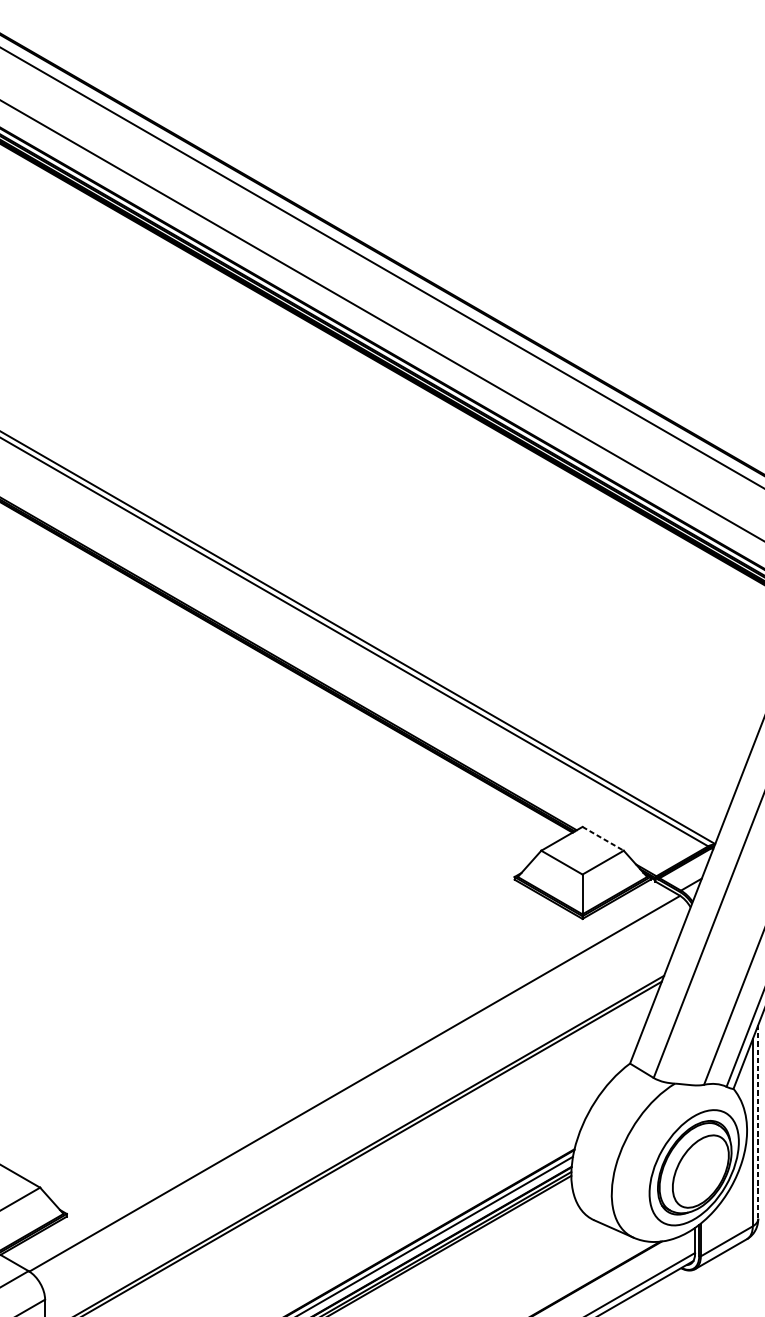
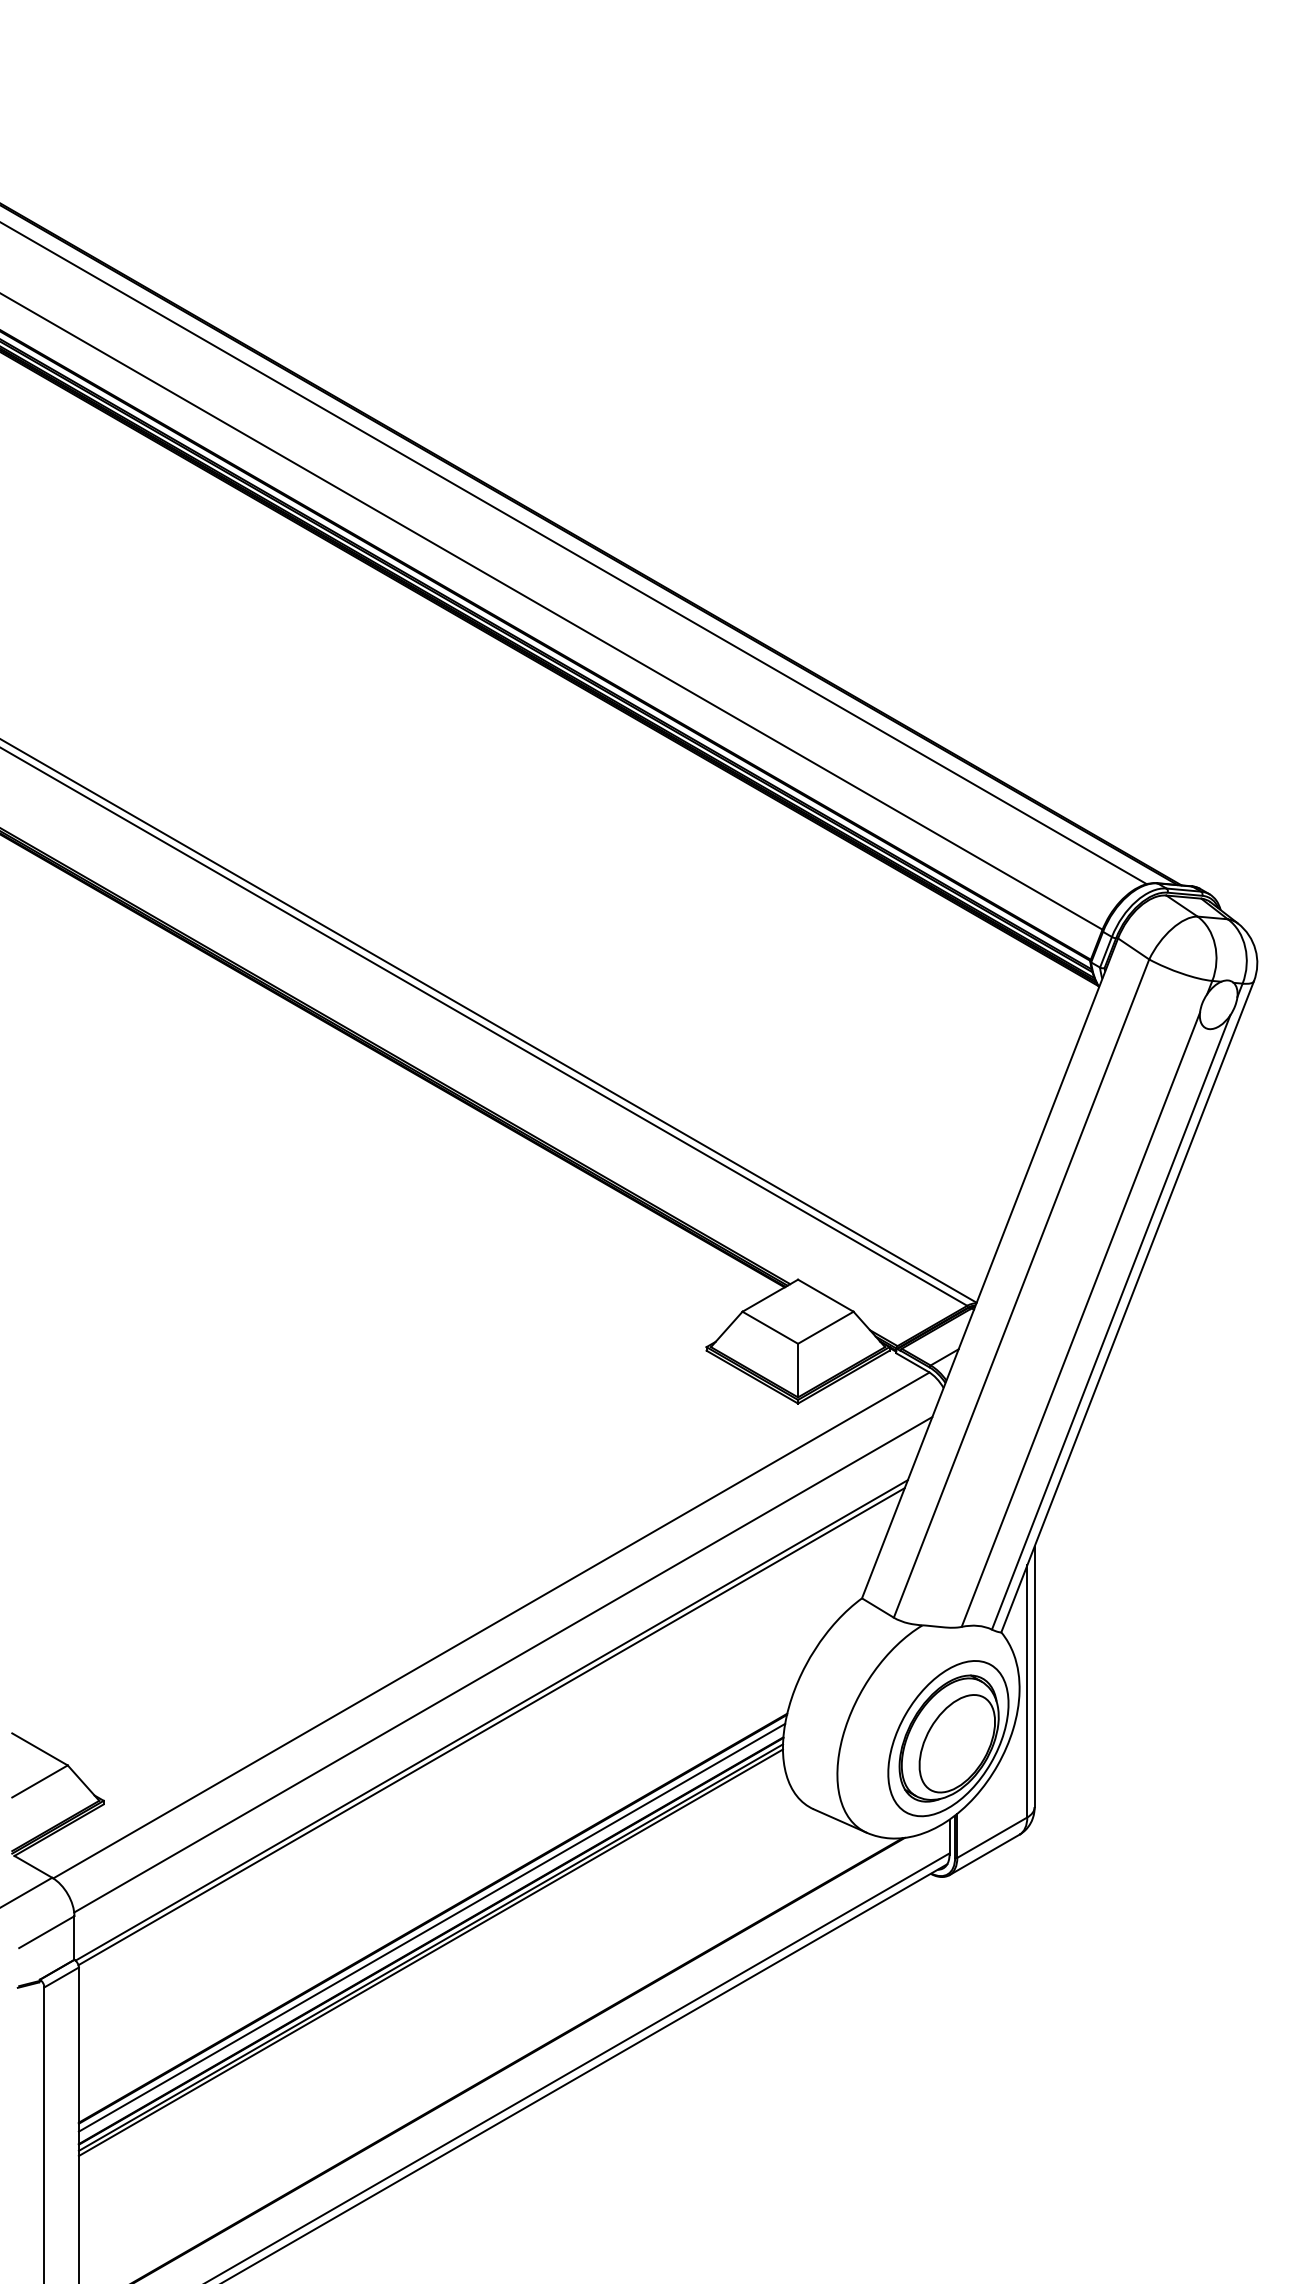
line: (603, 838) -> (826, 1295), dashed -> solid
line: (363, 1112) -> (503, 1664), added
line: (758, 1122) -> (1034, 1677), dashed -> solid

